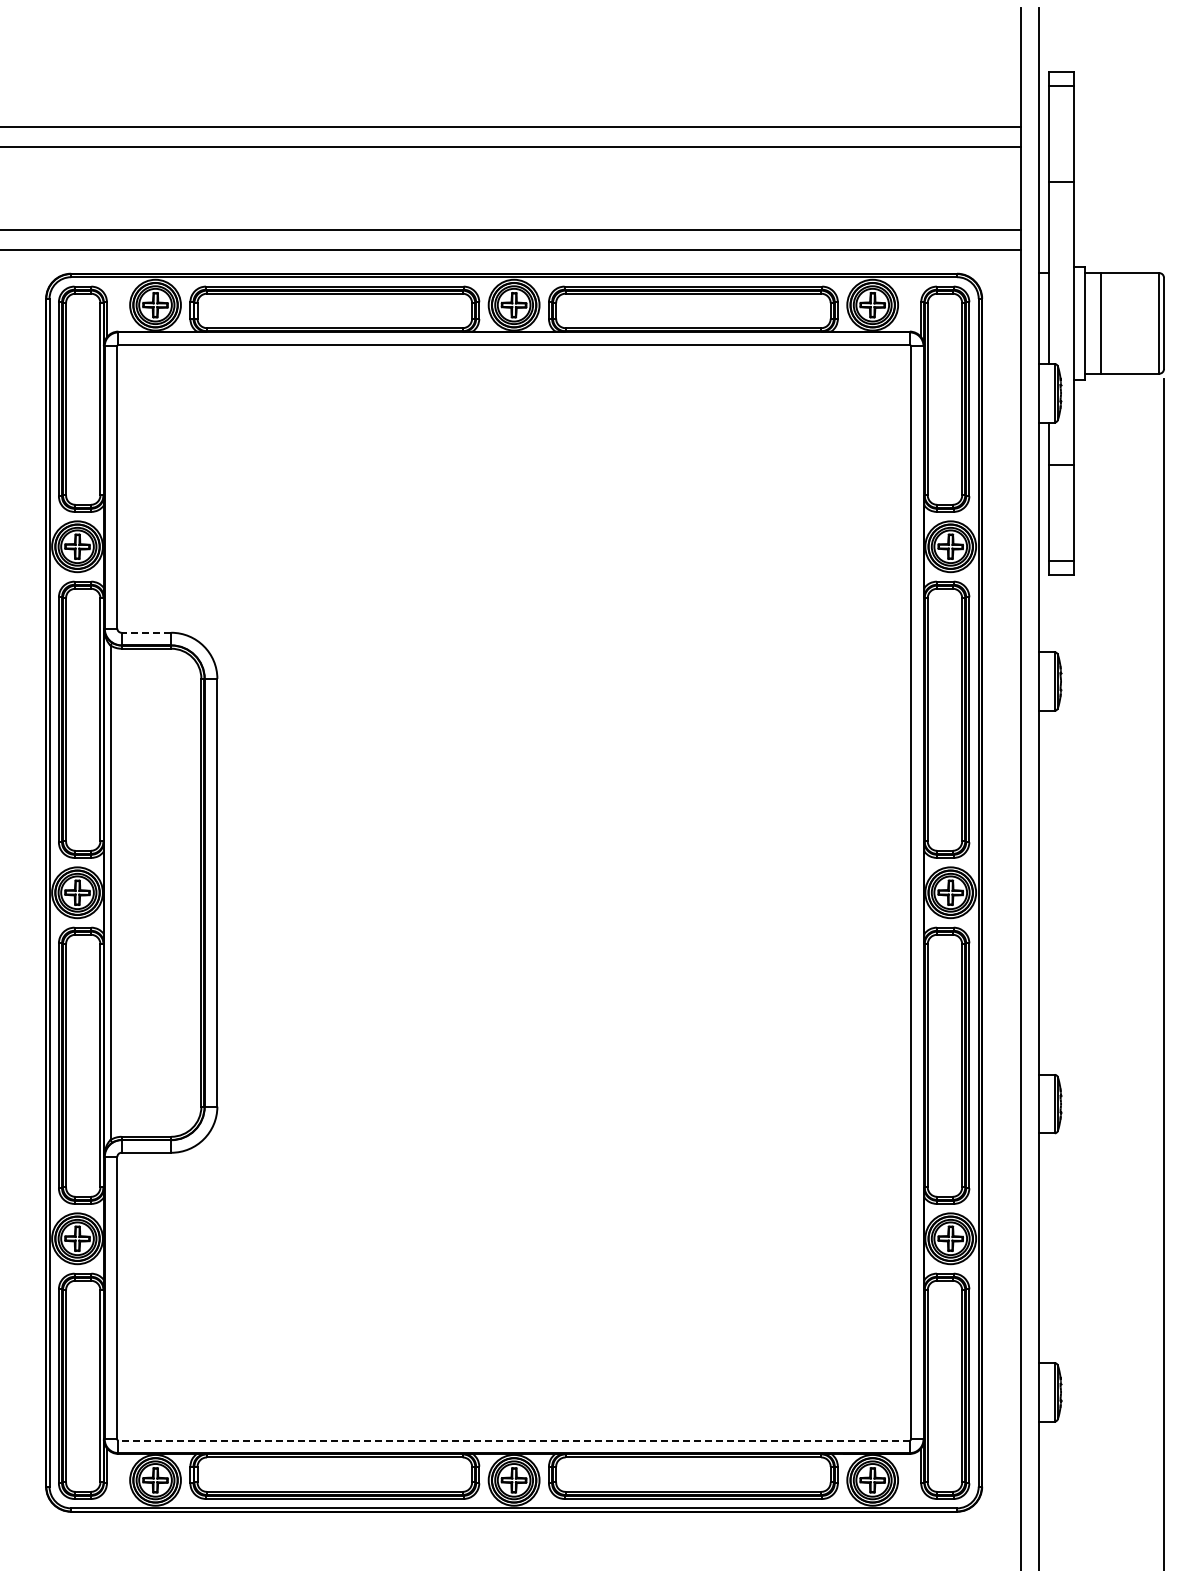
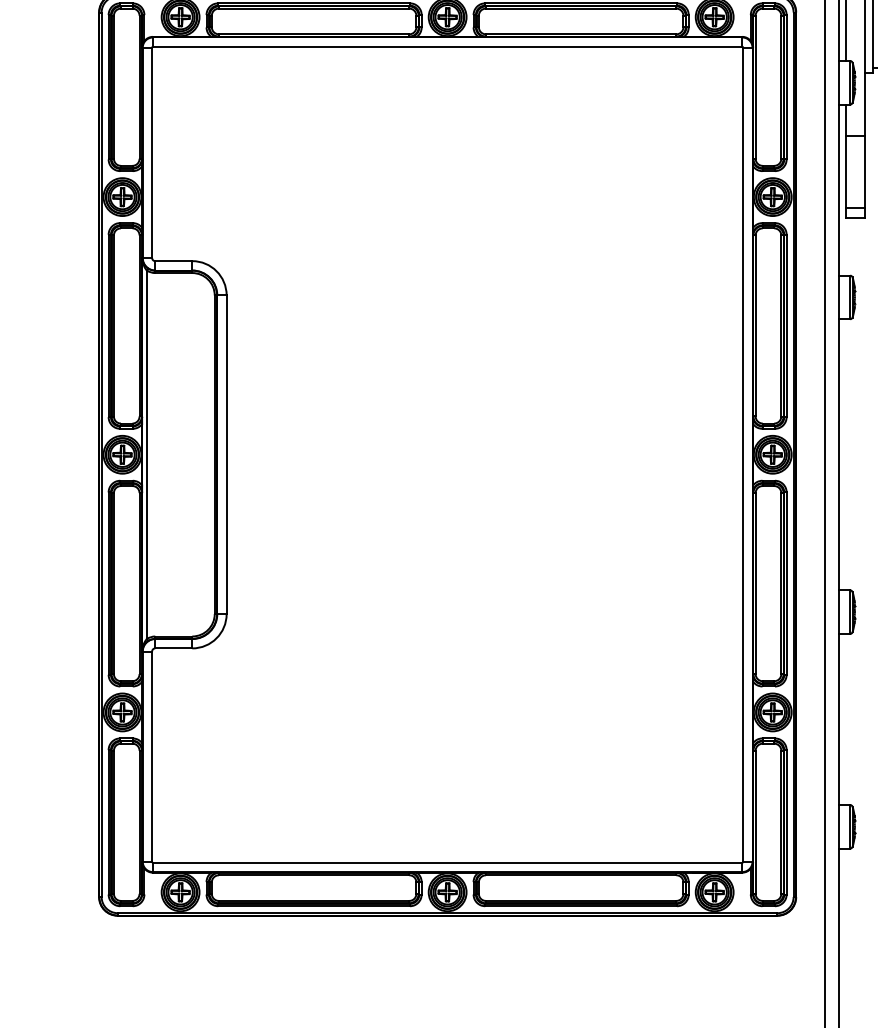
line: (146, 632) -> (173, 260), dashed -> solid
line: (514, 1440) -> (447, 862), dashed -> solid

